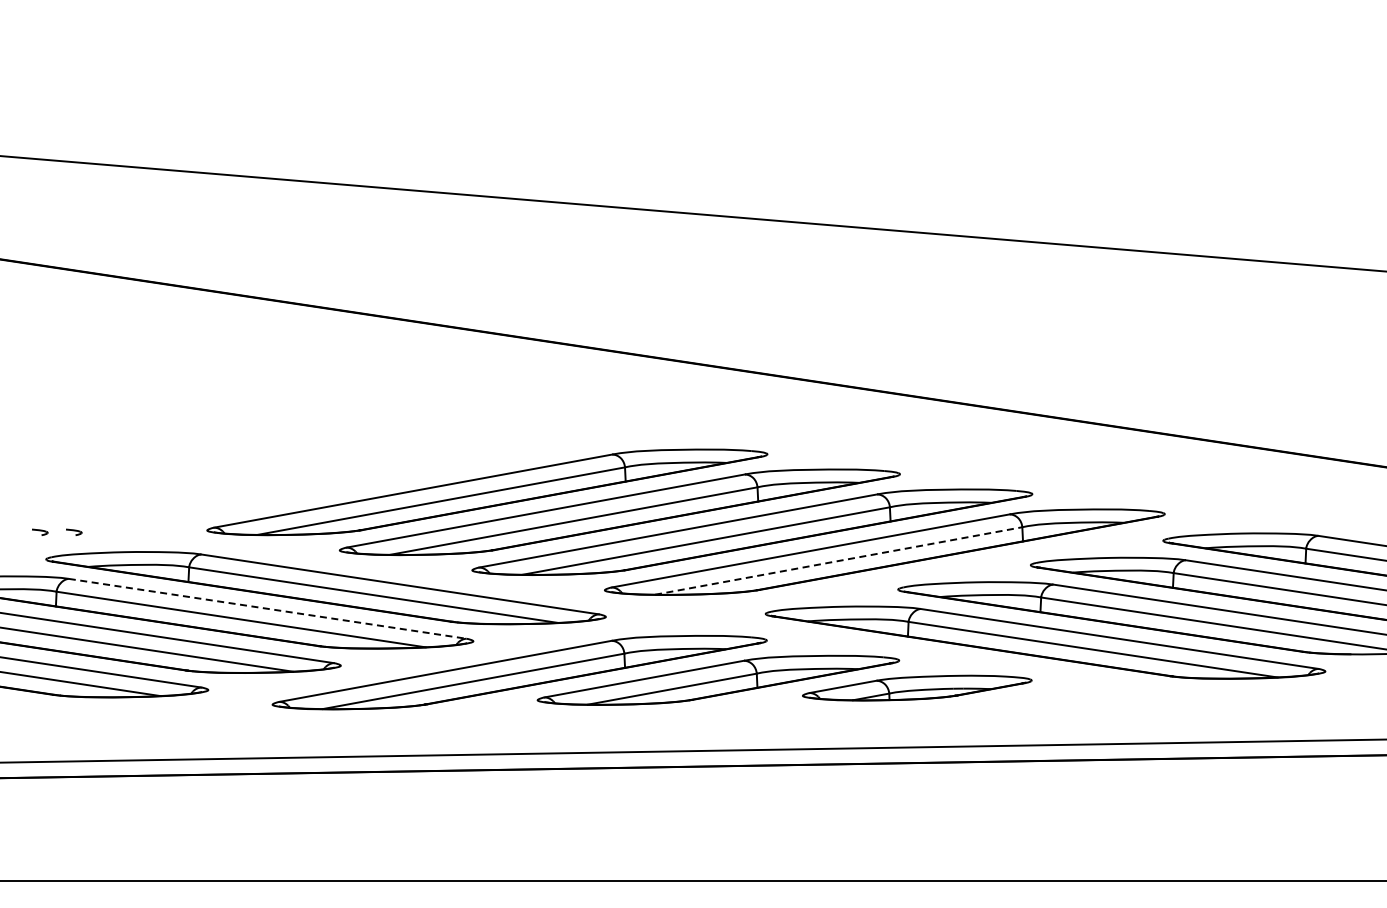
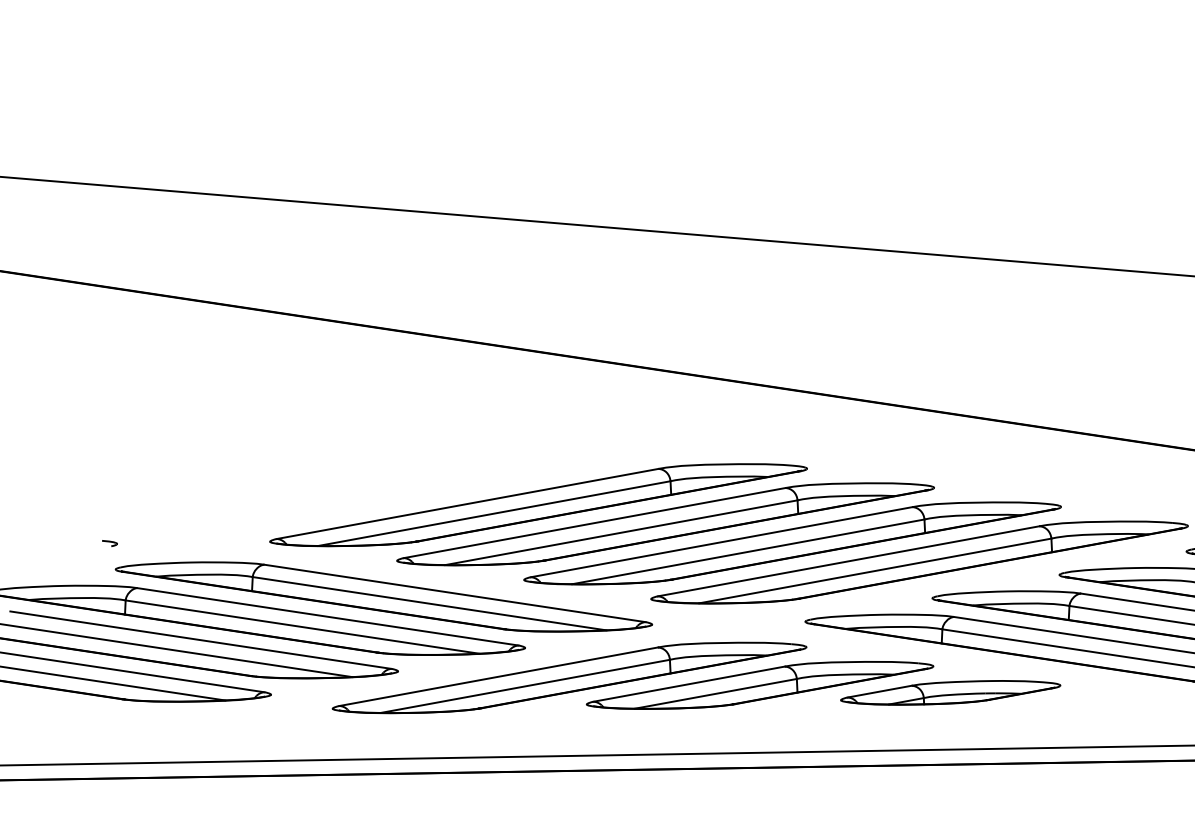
part: (74, 531) -> (142, 542), removed
line: (838, 560) -> (875, 570), dashed -> solid
line: (268, 608) -> (328, 616), dashed -> solid

